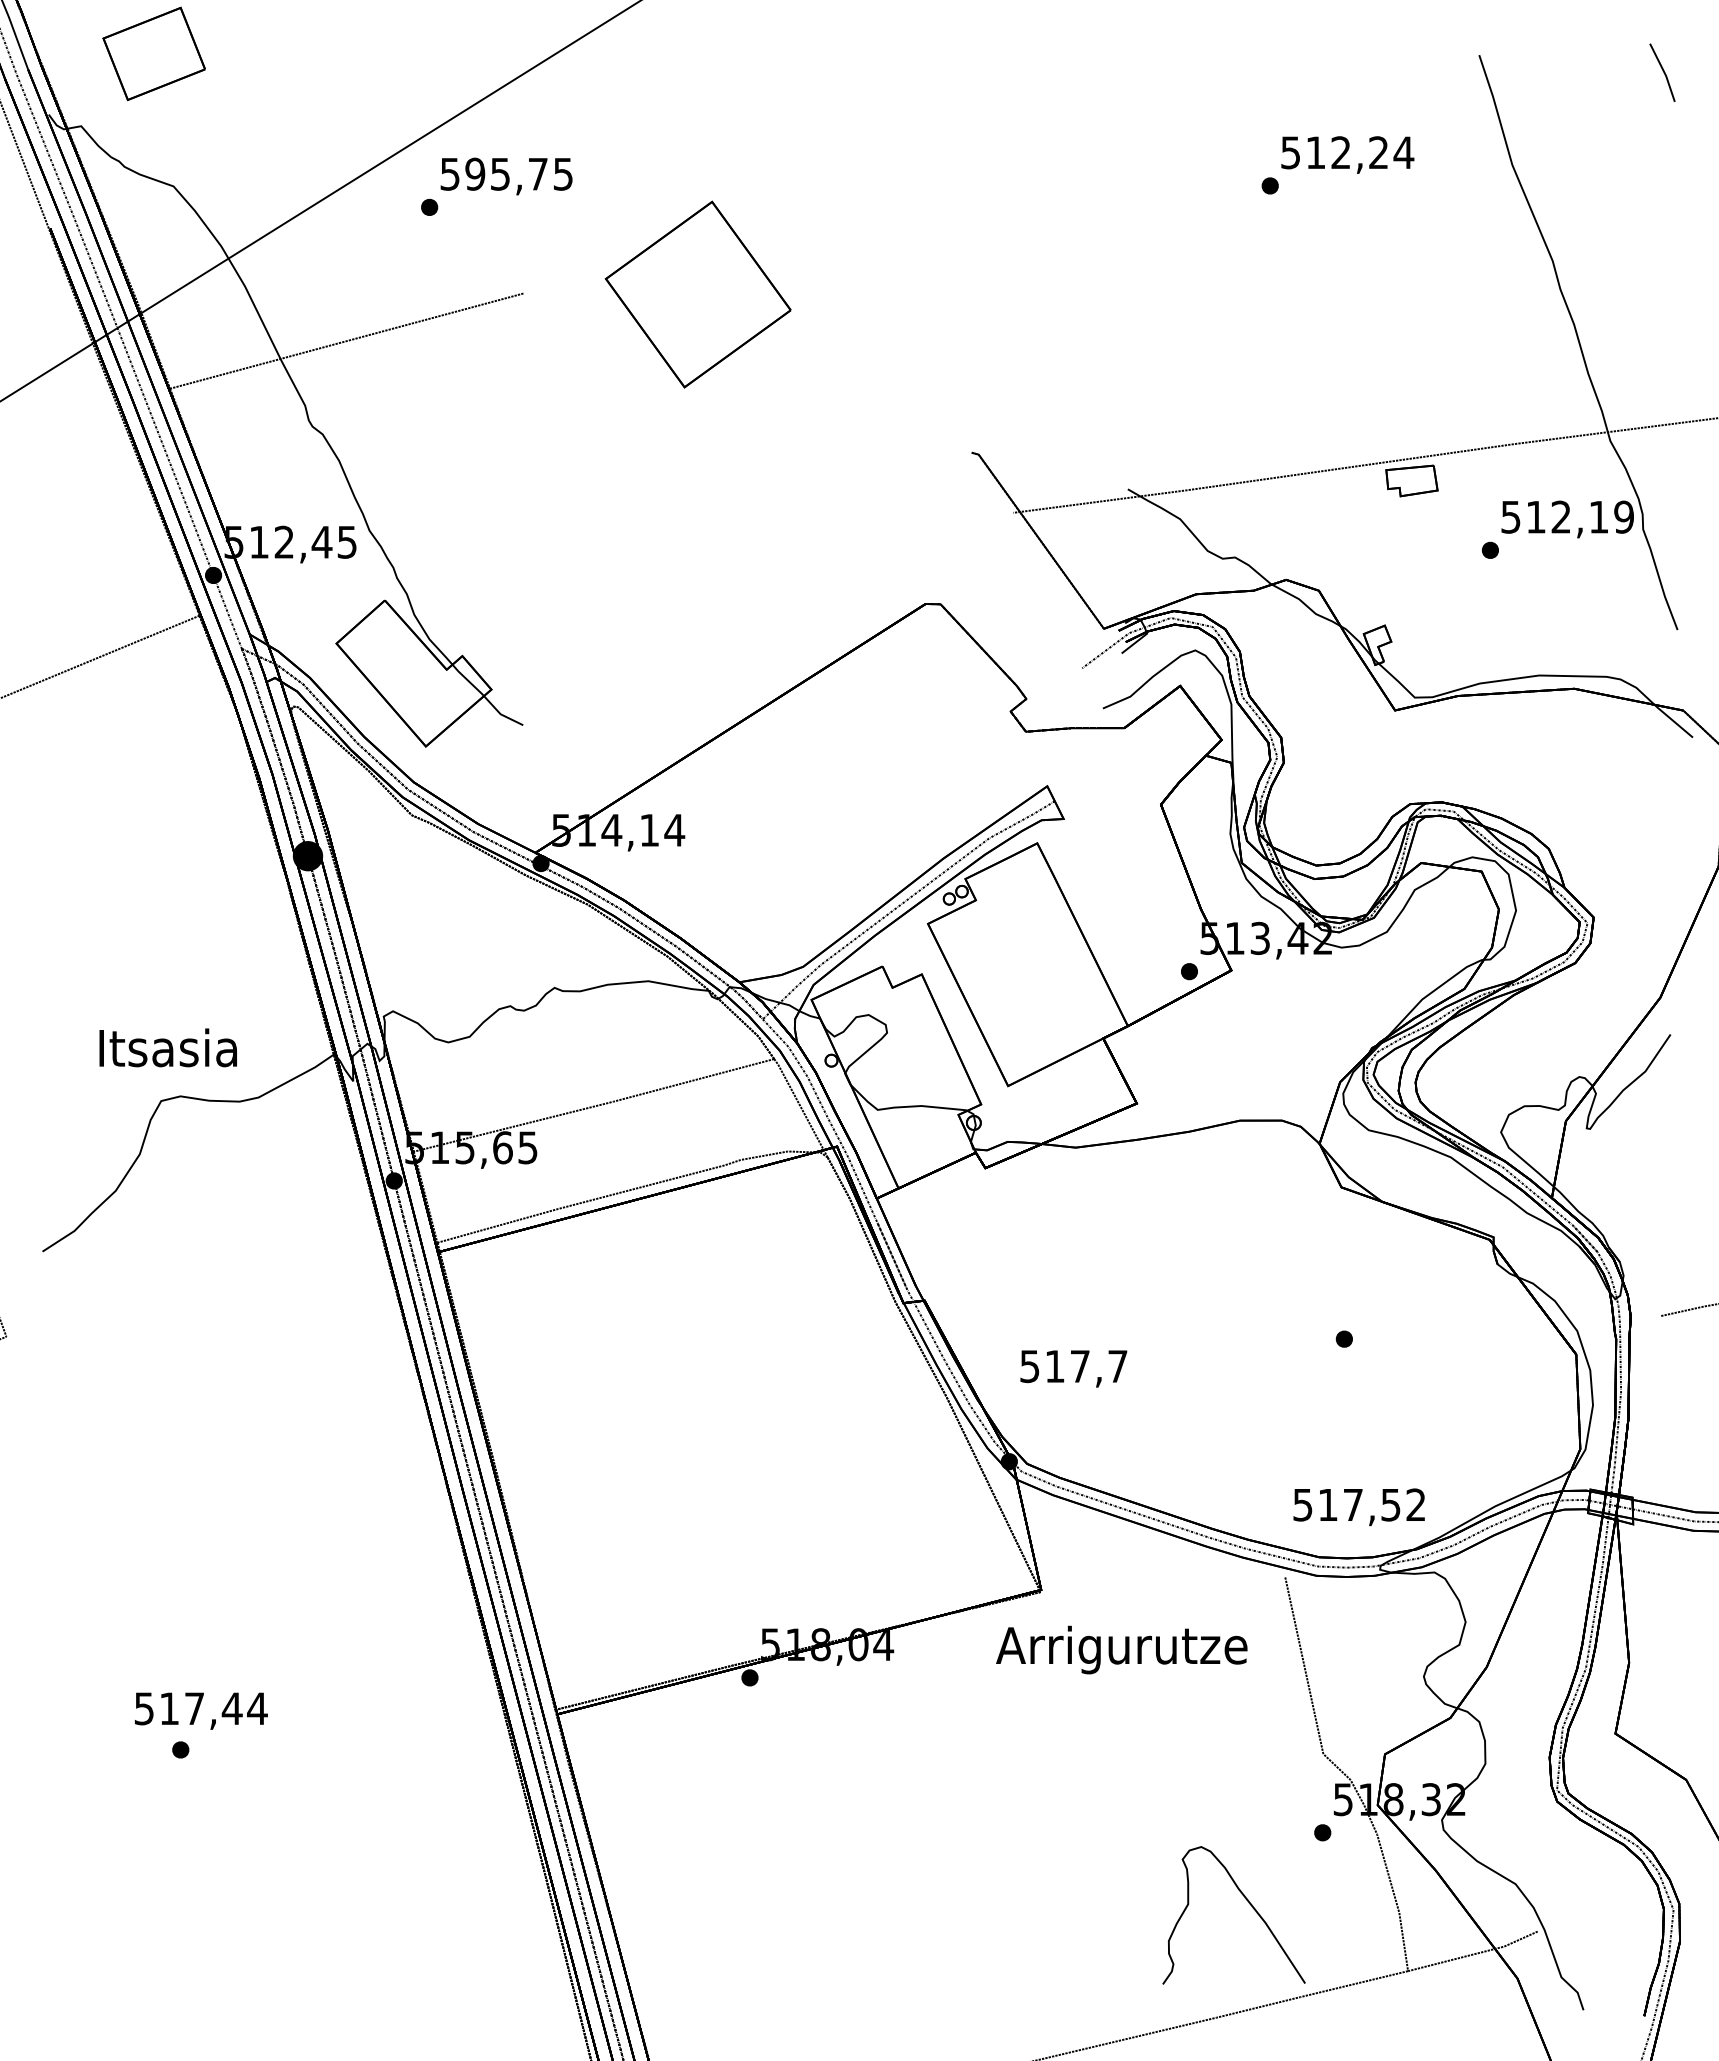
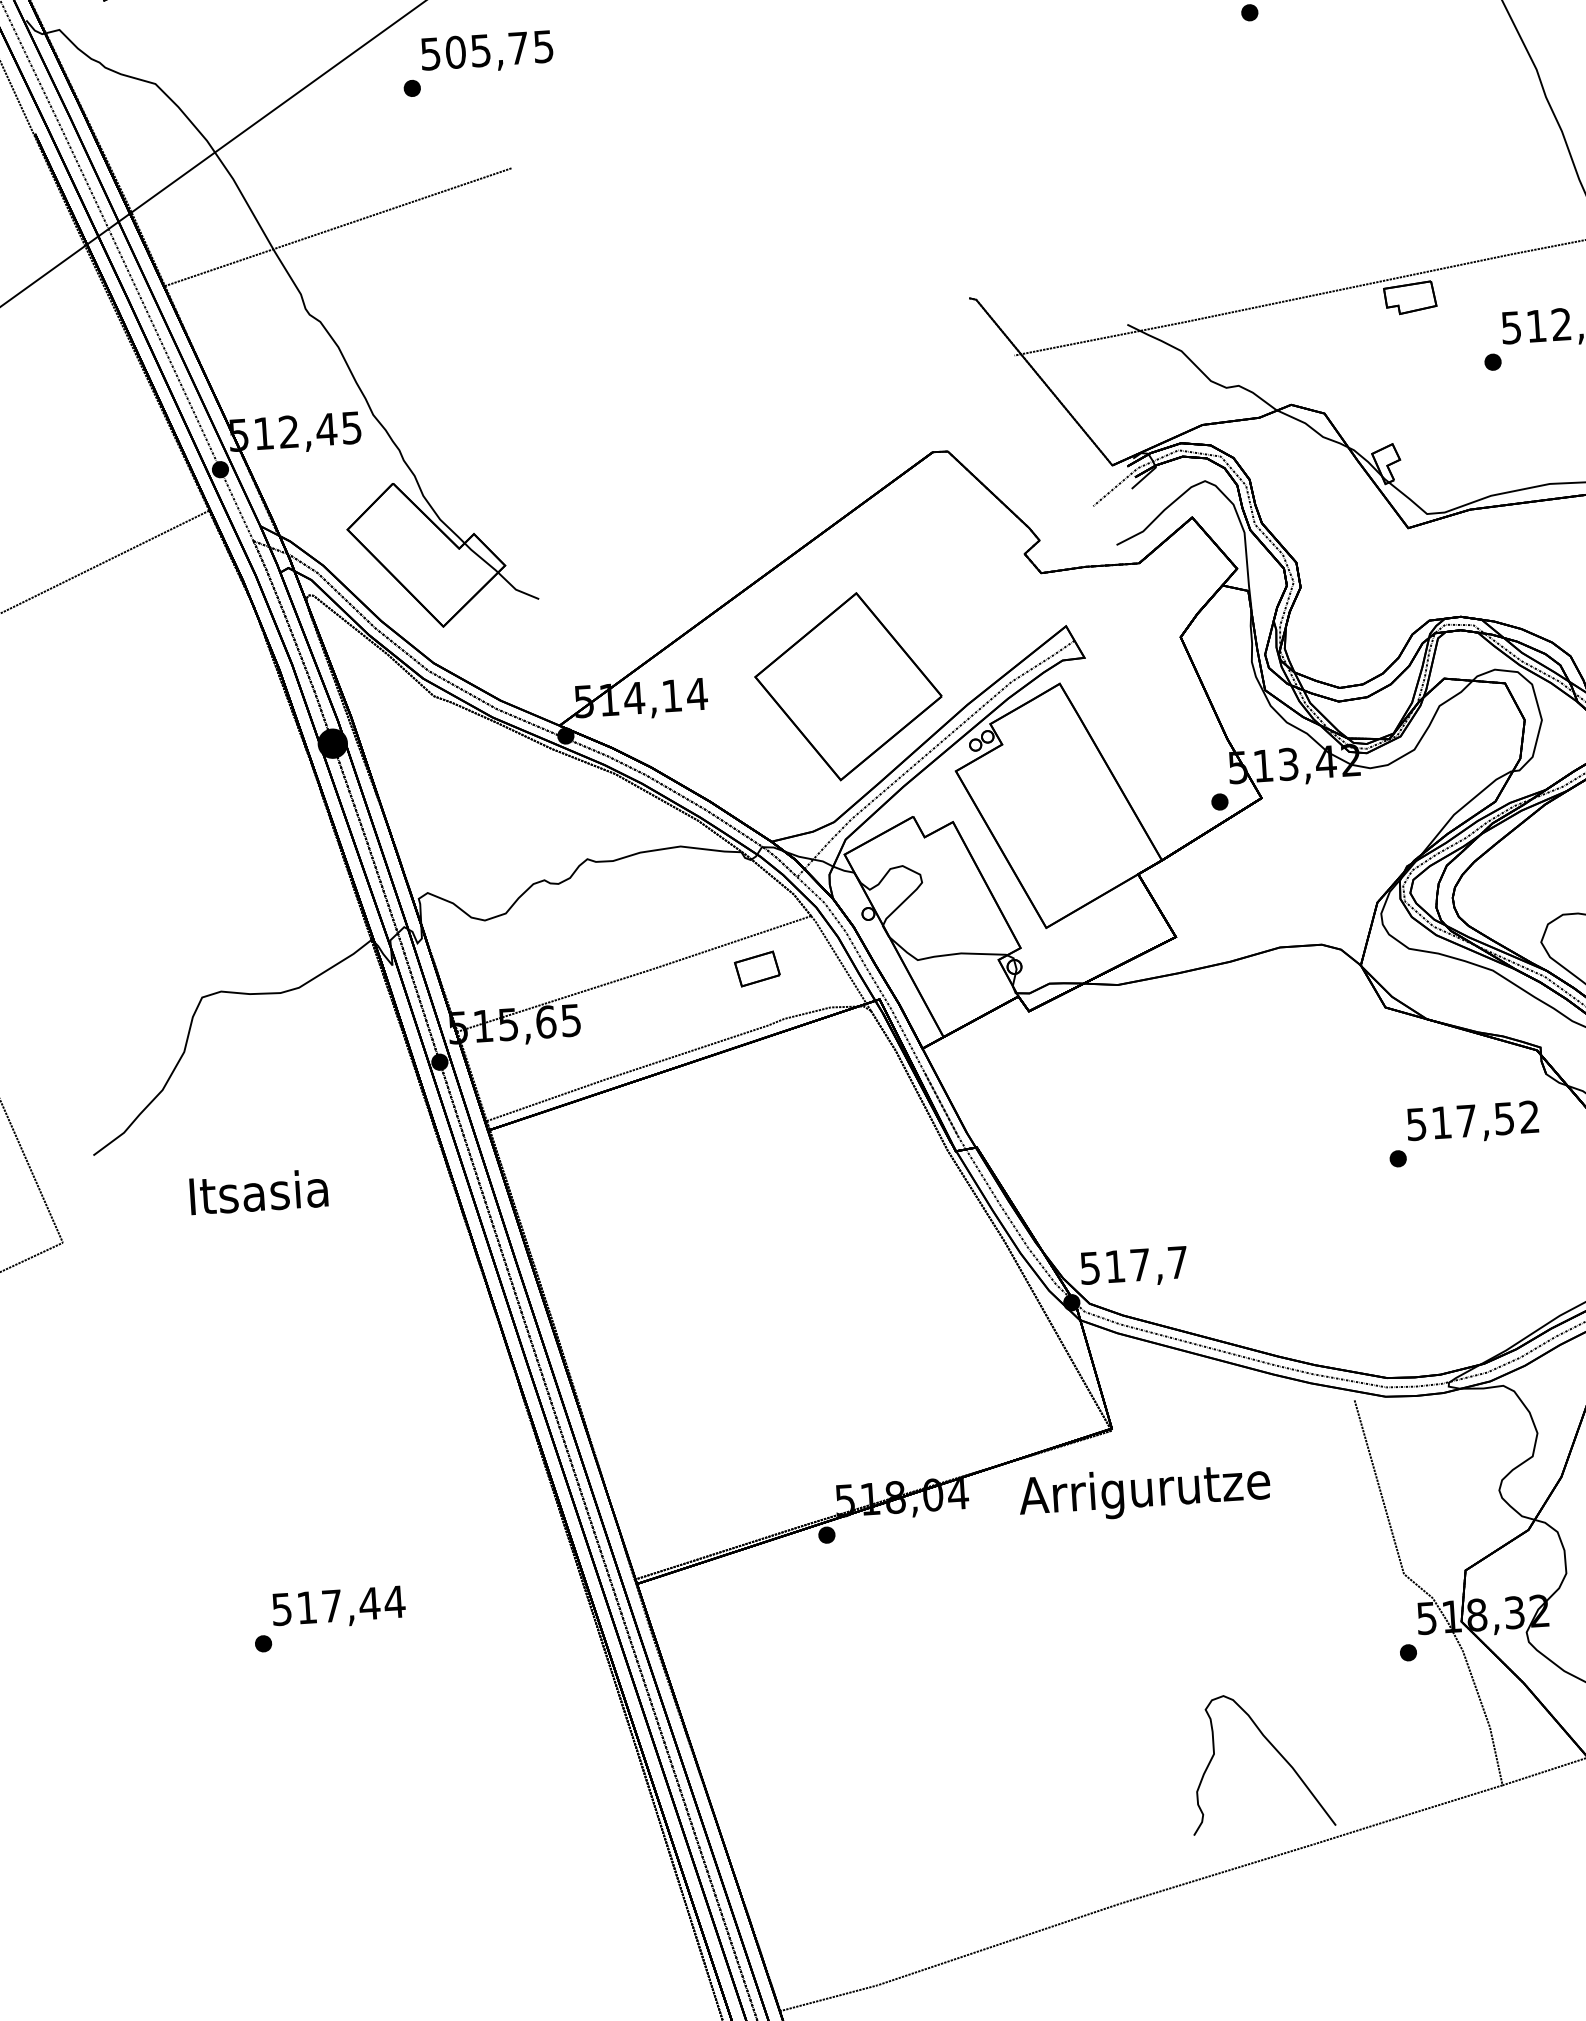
text: (475, 173) -> (455, 51), 595,75 -> 505,75
part: (697, 294) -> (847, 686), moved
text: (167, 1047) -> (258, 1191), moved
part: (717, 1108) -> (757, 969), added
text: (1073, 1368) -> (1133, 1267), moved
text: (1358, 1507) -> (1472, 1123), moved
text: (1121, 1649) -> (1144, 1492), moved
text: (201, 1710) -> (339, 1607), moved
curve: (1249, 1904) -> (1275, 1750), moved

